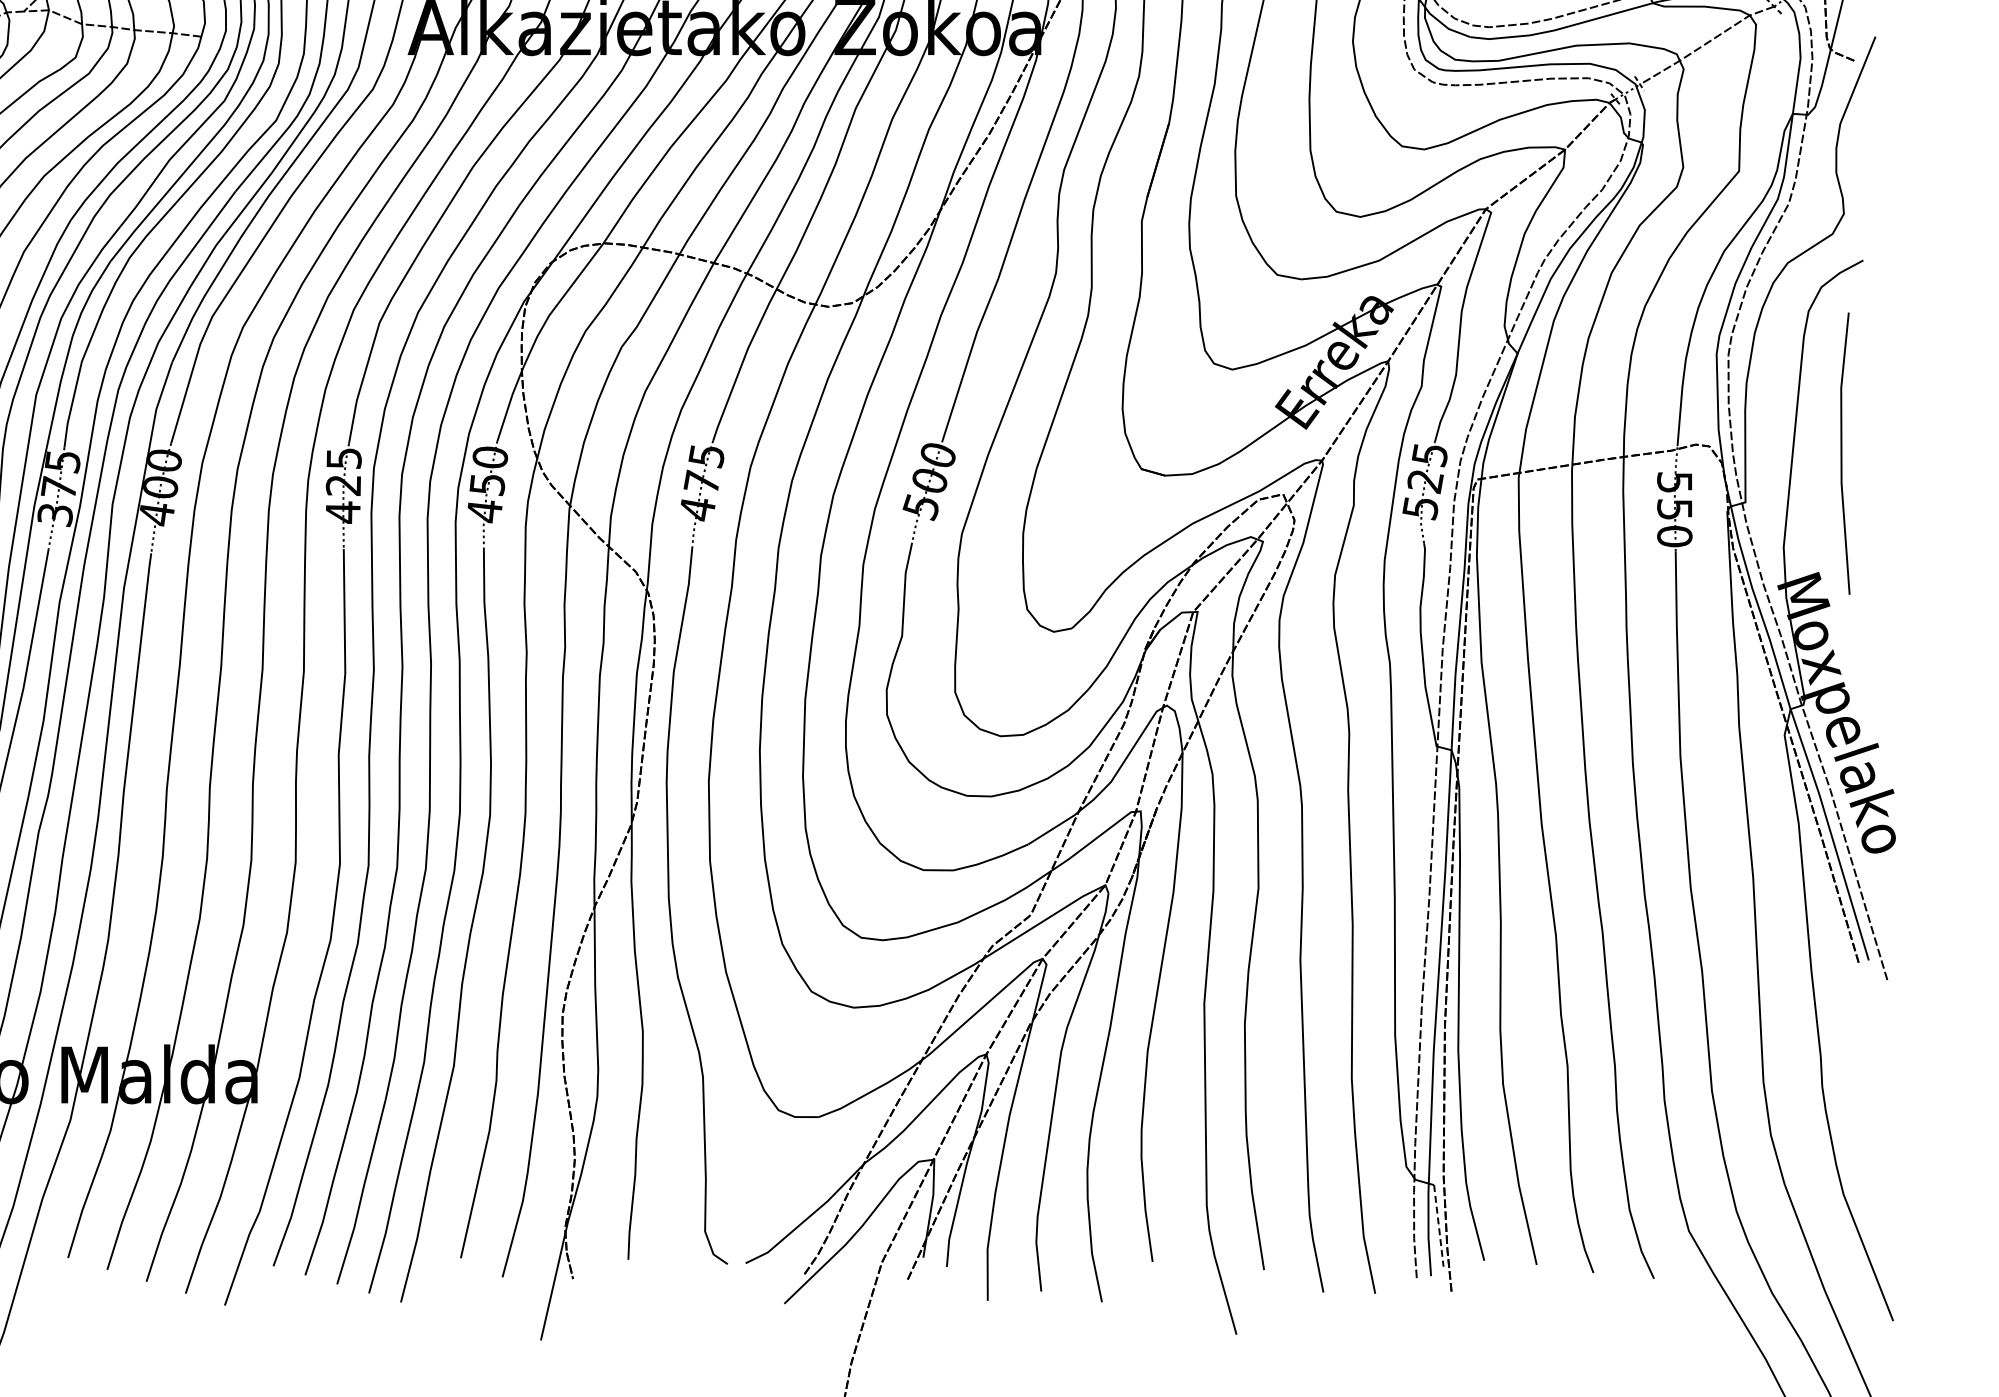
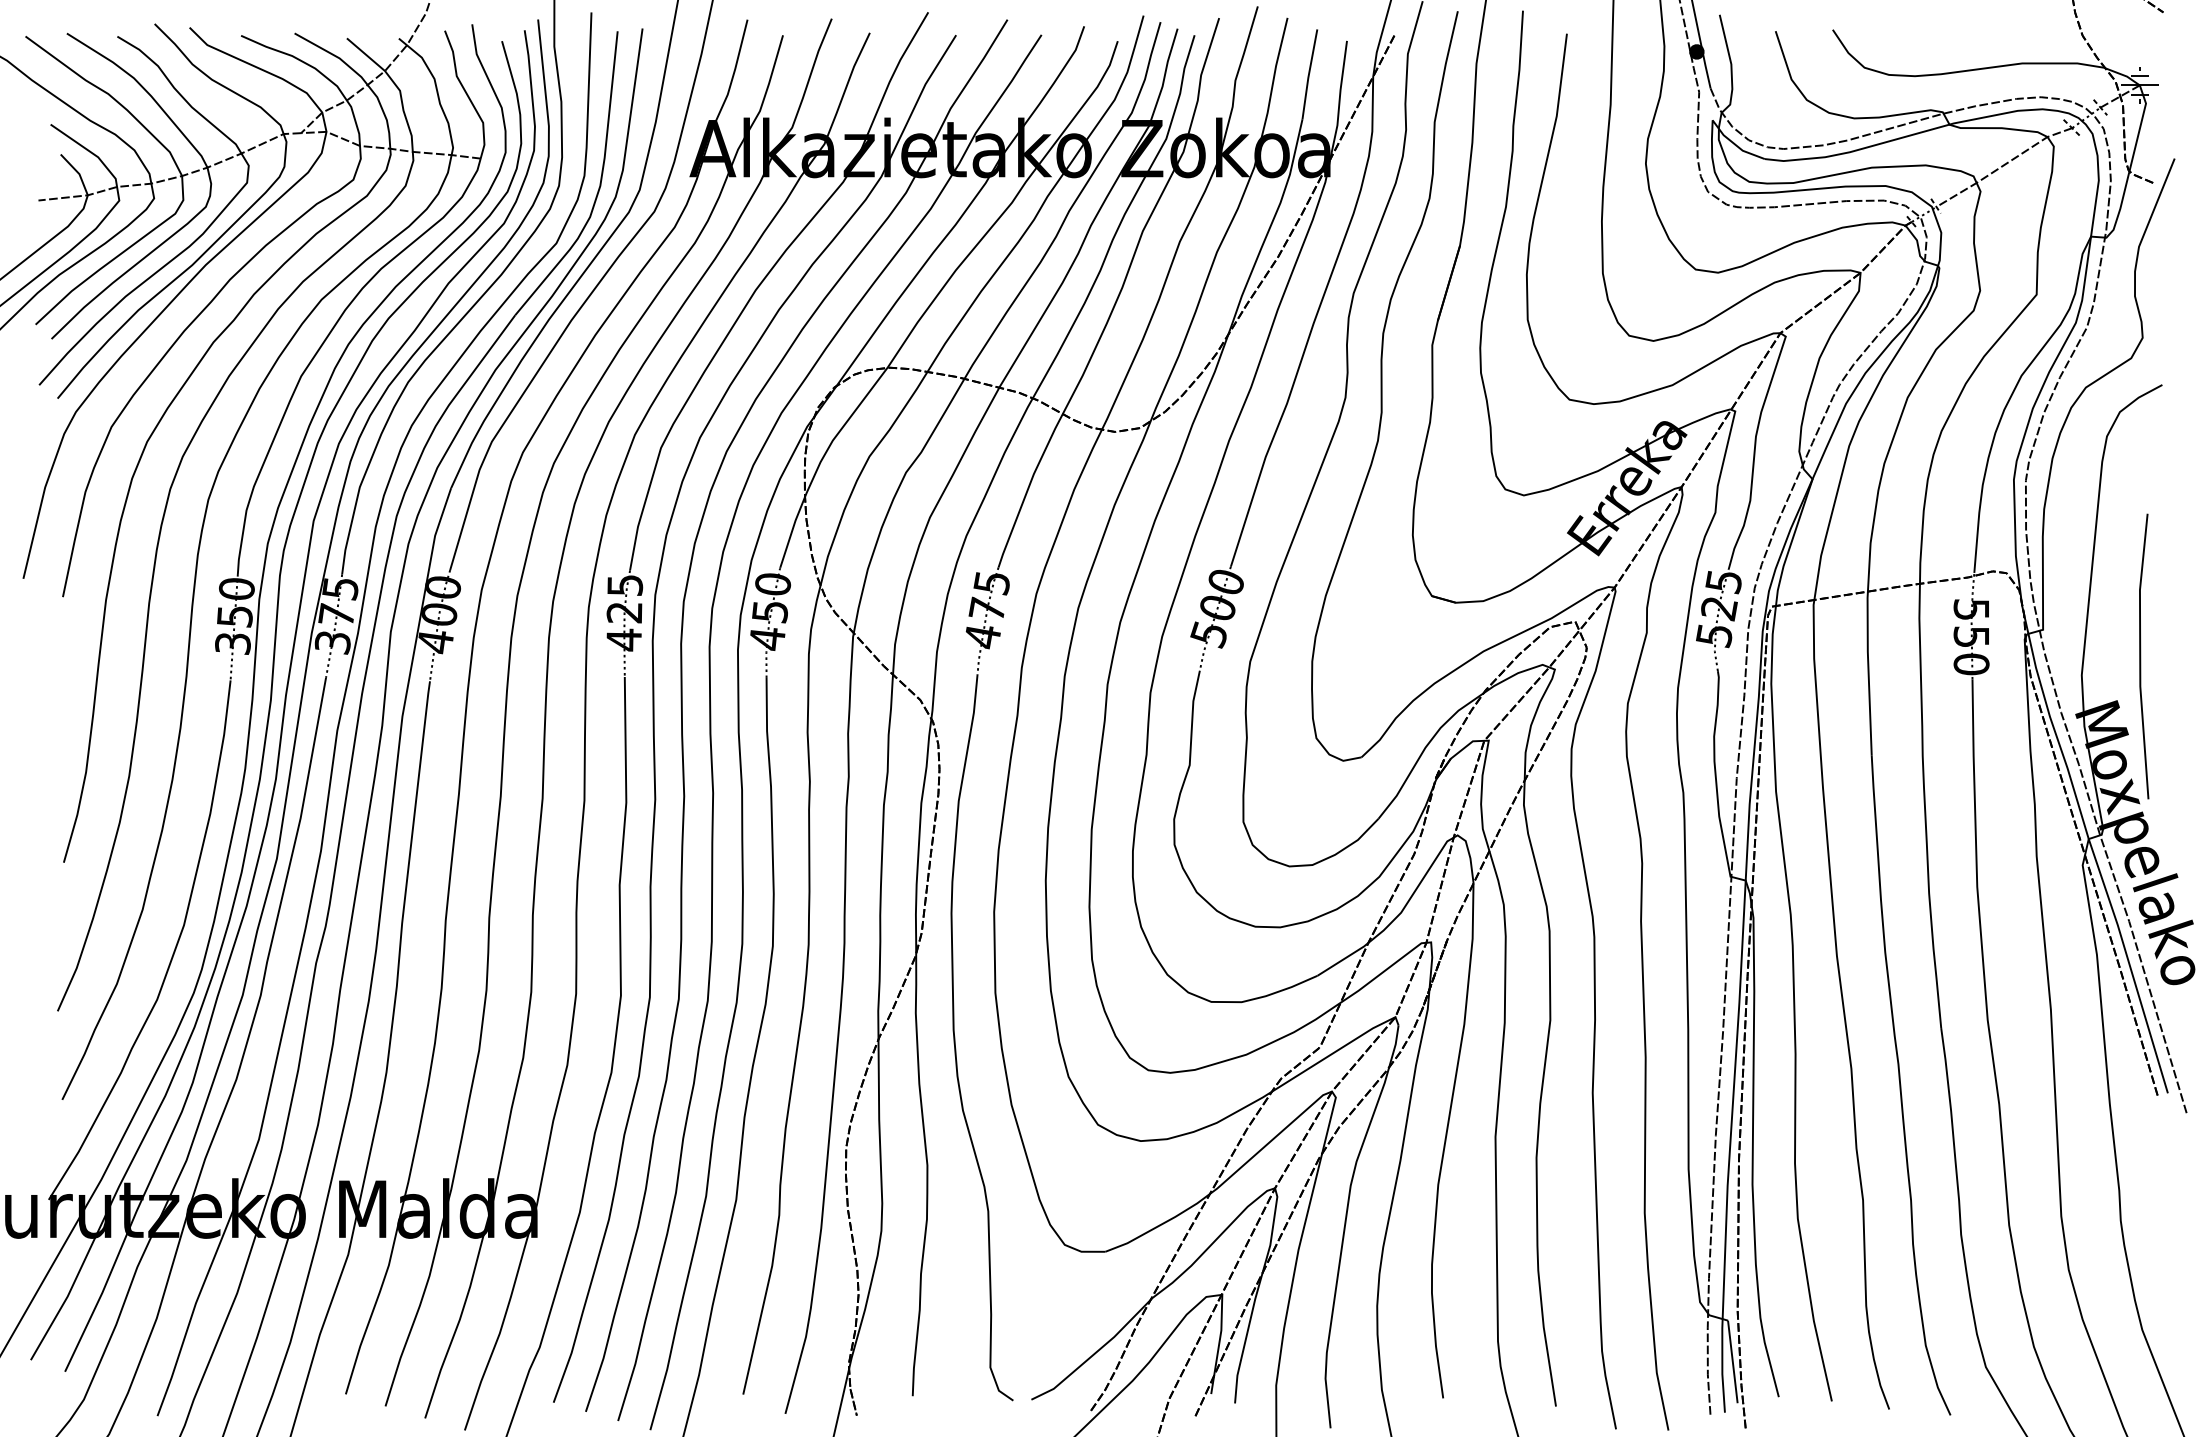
line: (1842, 453) -> (2141, 656), moved
line: (1438, 1225) -> (1732, 1361), dashed -> solid

